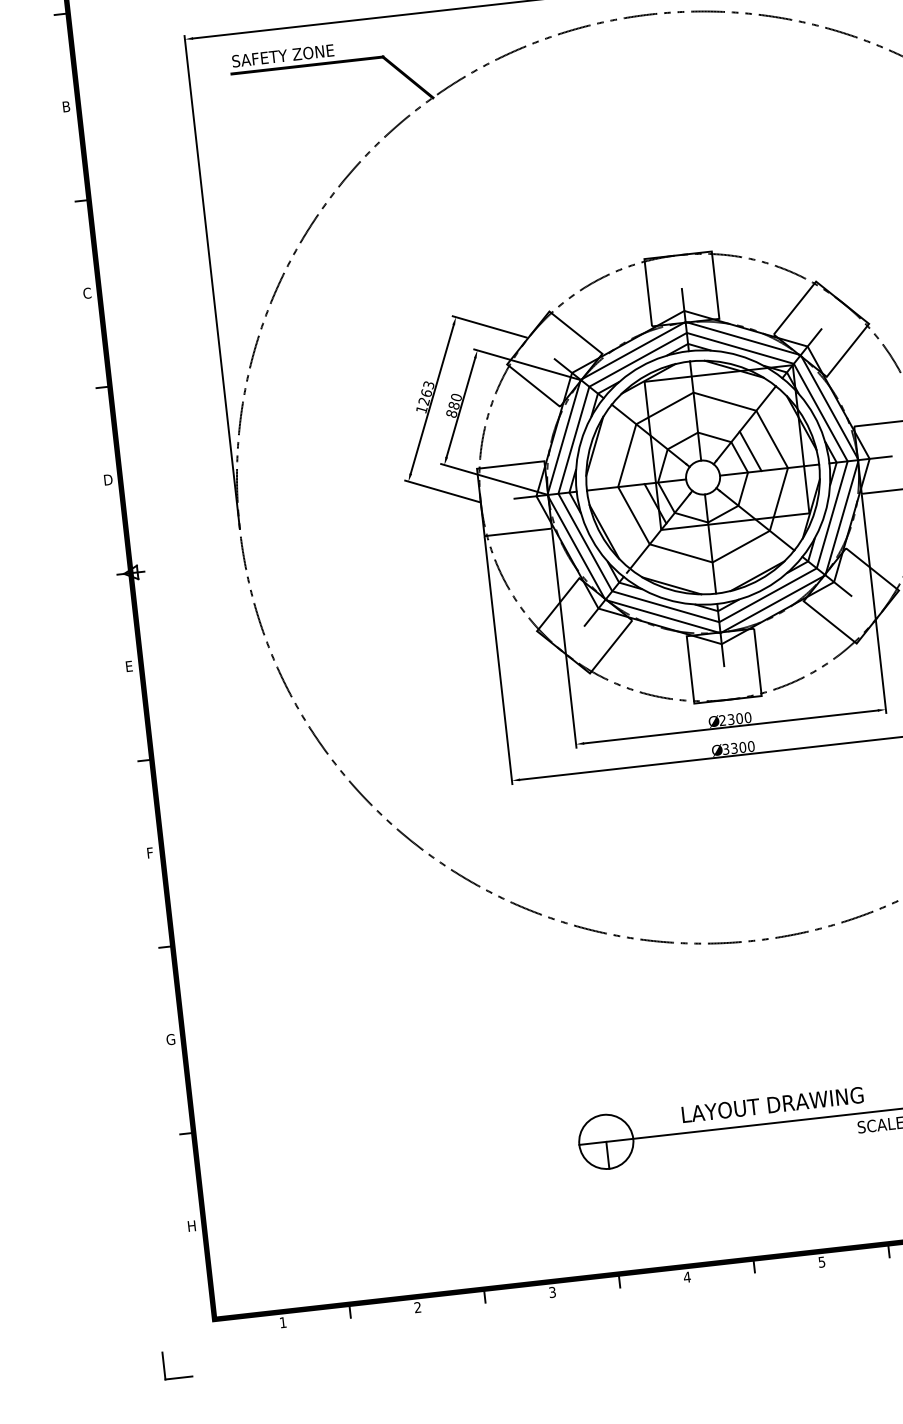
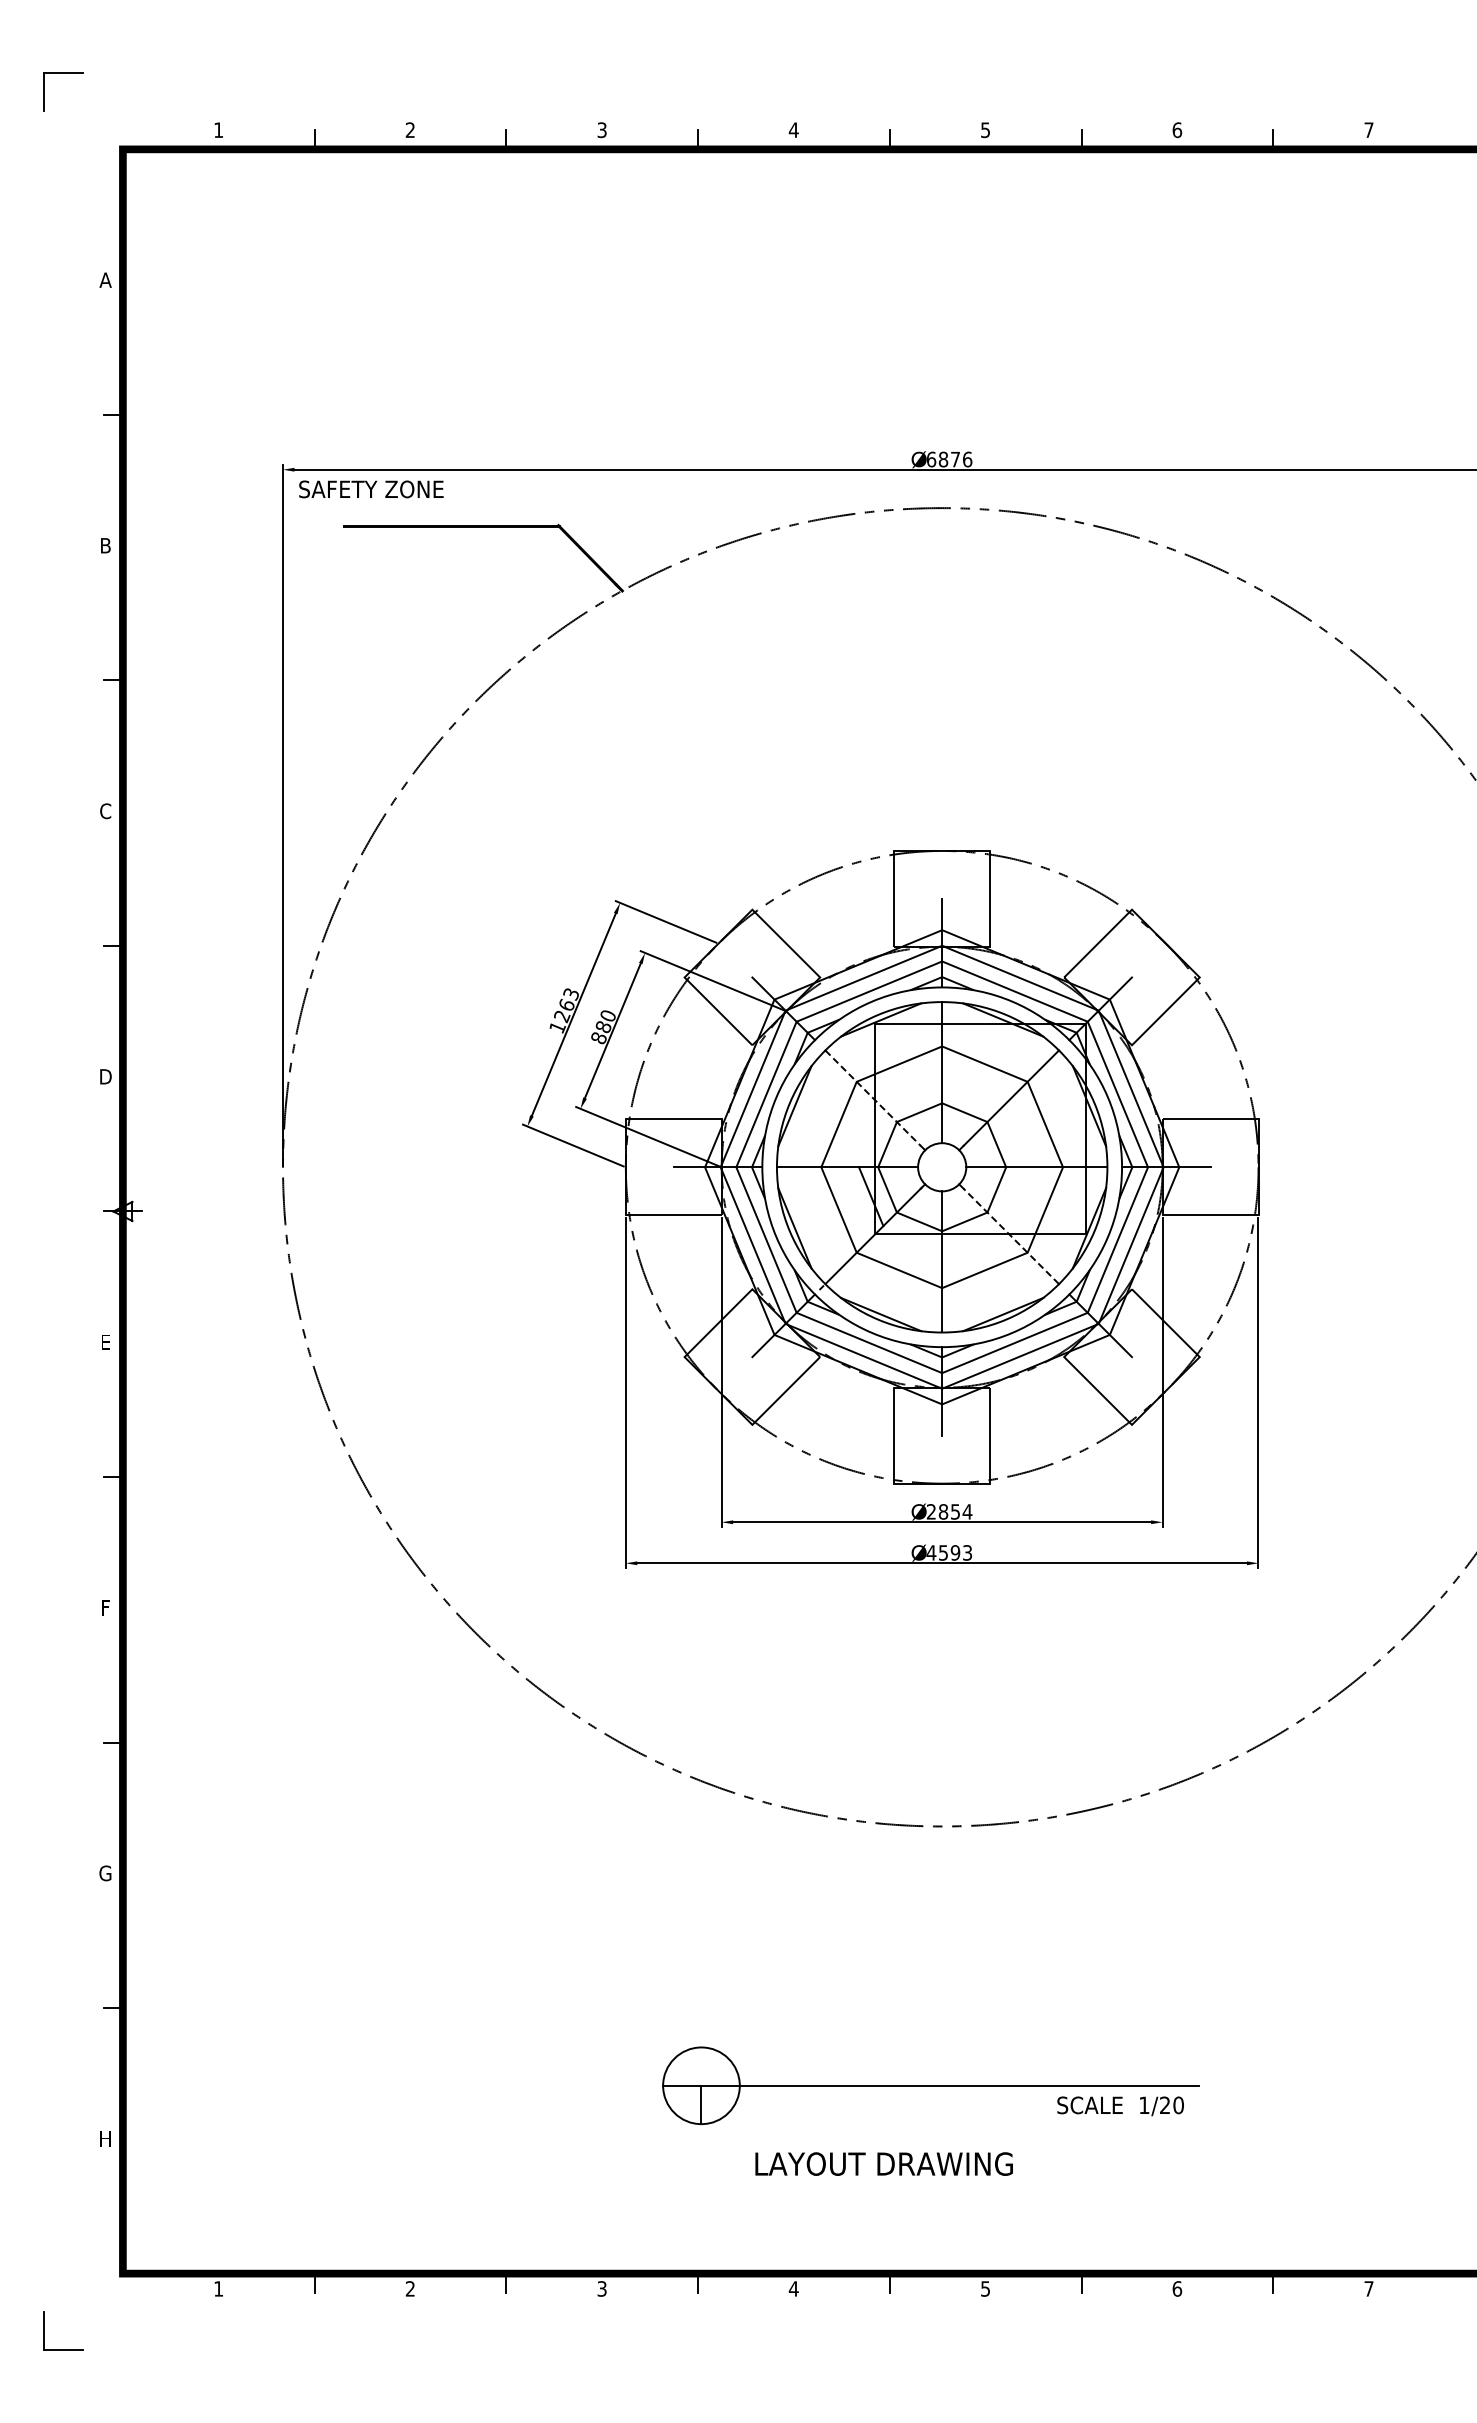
text: (283, 55) -> (371, 489), moved
line: (649, 434) -> (873, 1098), solid -> dashed
line: (750, 451) -> (1013, 1137), removed
line: (756, 520) -> (1010, 1236), solid -> dashed
text: (739, 718) -> (955, 1511), 2300 -> 2854
text: (738, 747) -> (949, 1552), 3300 -> 4593
text: (772, 1104) -> (883, 2163), moved

